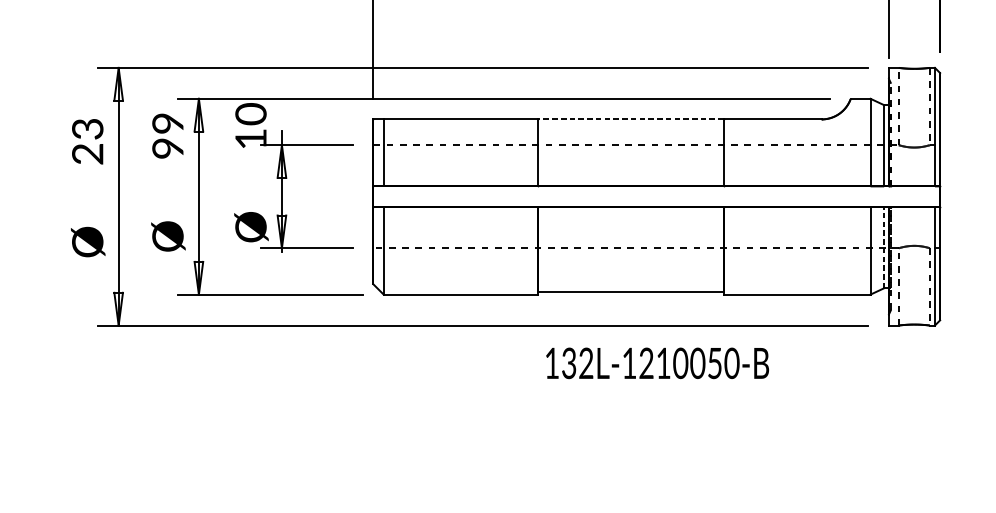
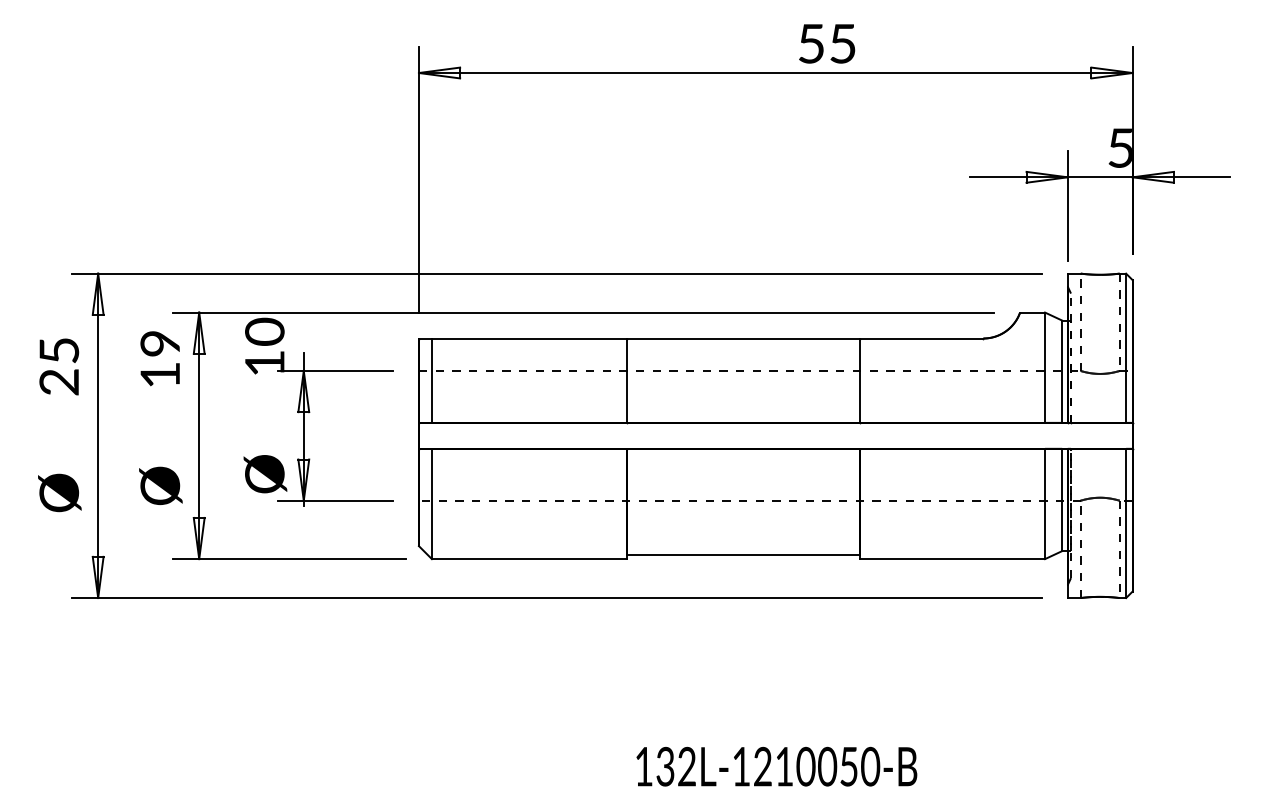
line: (631, 119) -> (743, 338), dashed -> solid
text: (87, 128) -> (59, 350), 23 -> 25
text: (167, 148) -> (159, 374), 99 -> 19
line: (884, 247) -> (1062, 499), dashed -> solid
text: (657, 363) -> (776, 766), moved

